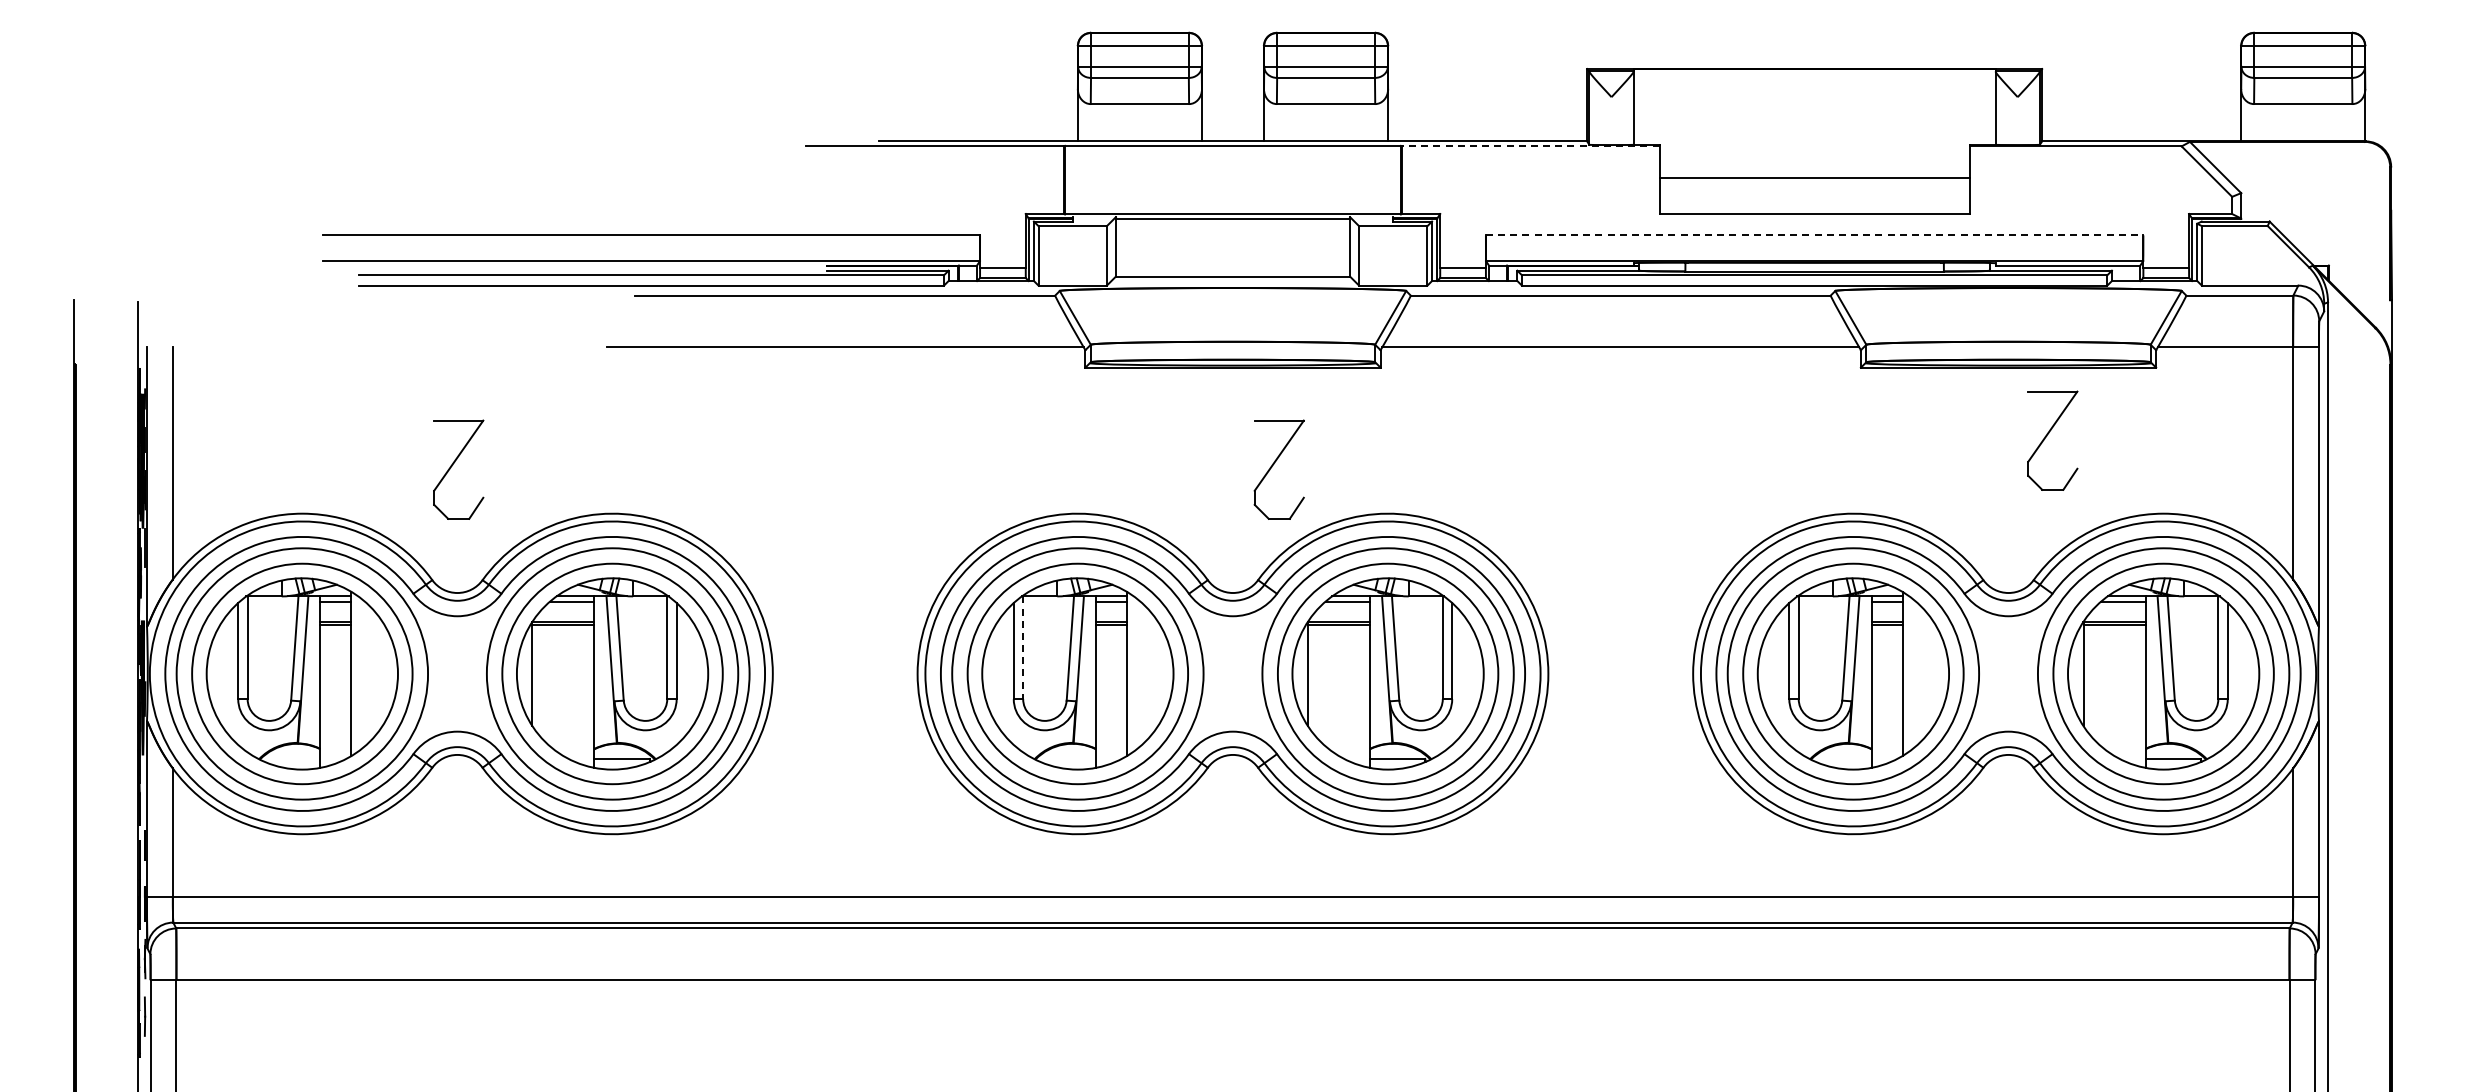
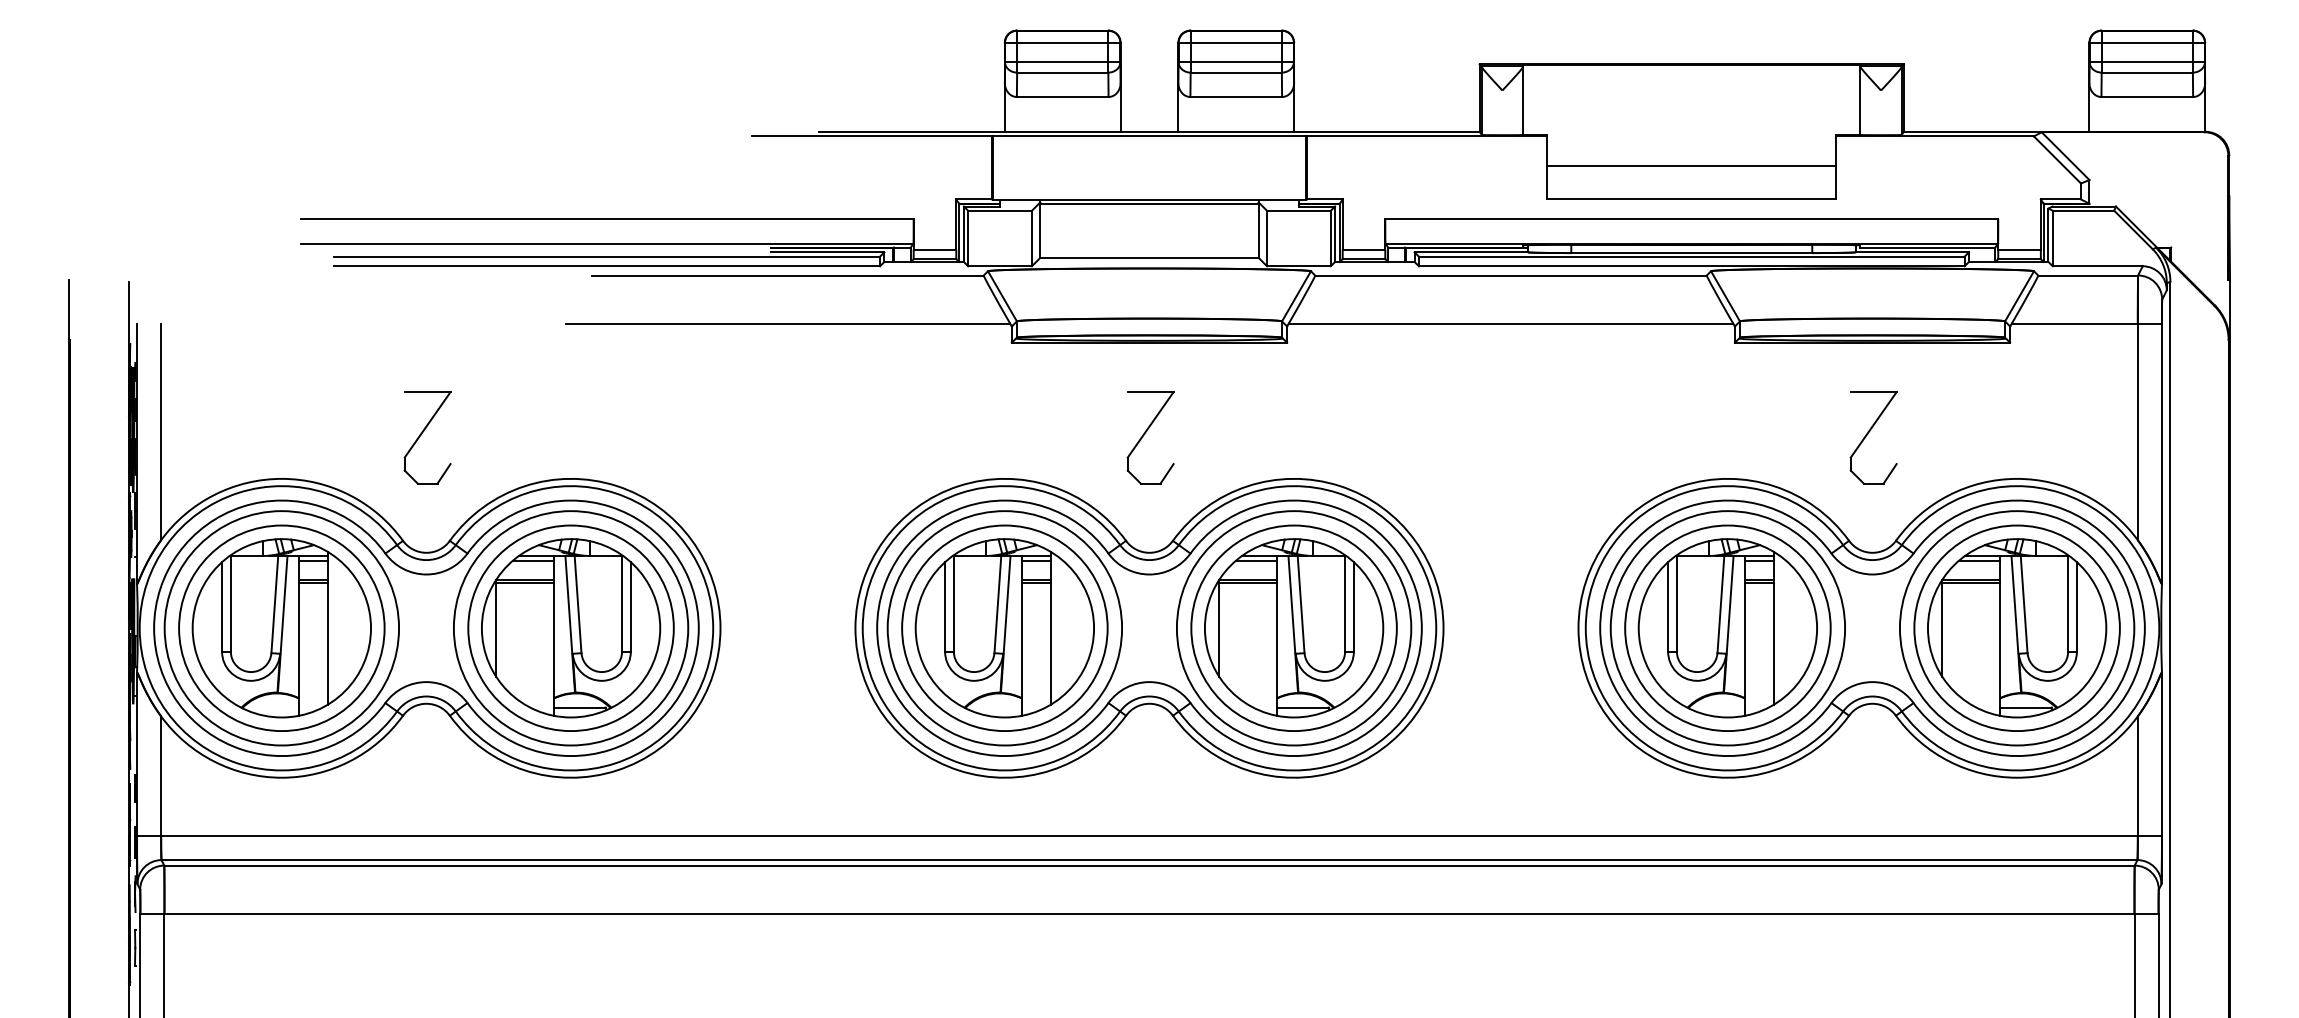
line: (1530, 146) -> (1426, 136), dashed -> solid
line: (1814, 235) -> (1691, 219), dashed -> solid
part: (2047, 436) -> (1868, 433), moved
part: (1272, 467) -> (1144, 435), moved
line: (1023, 648) -> (954, 604), dashed -> solid

